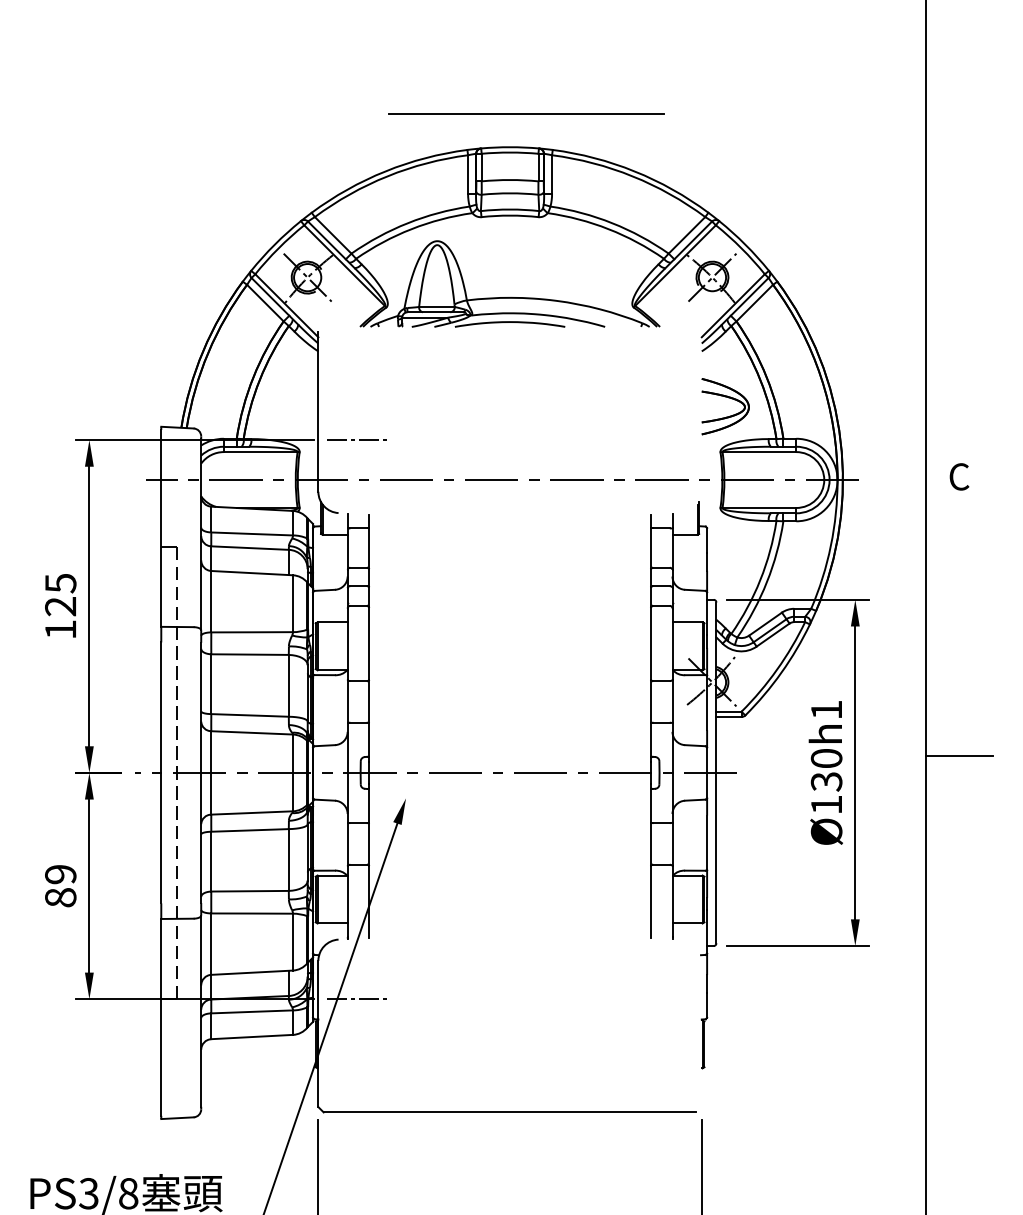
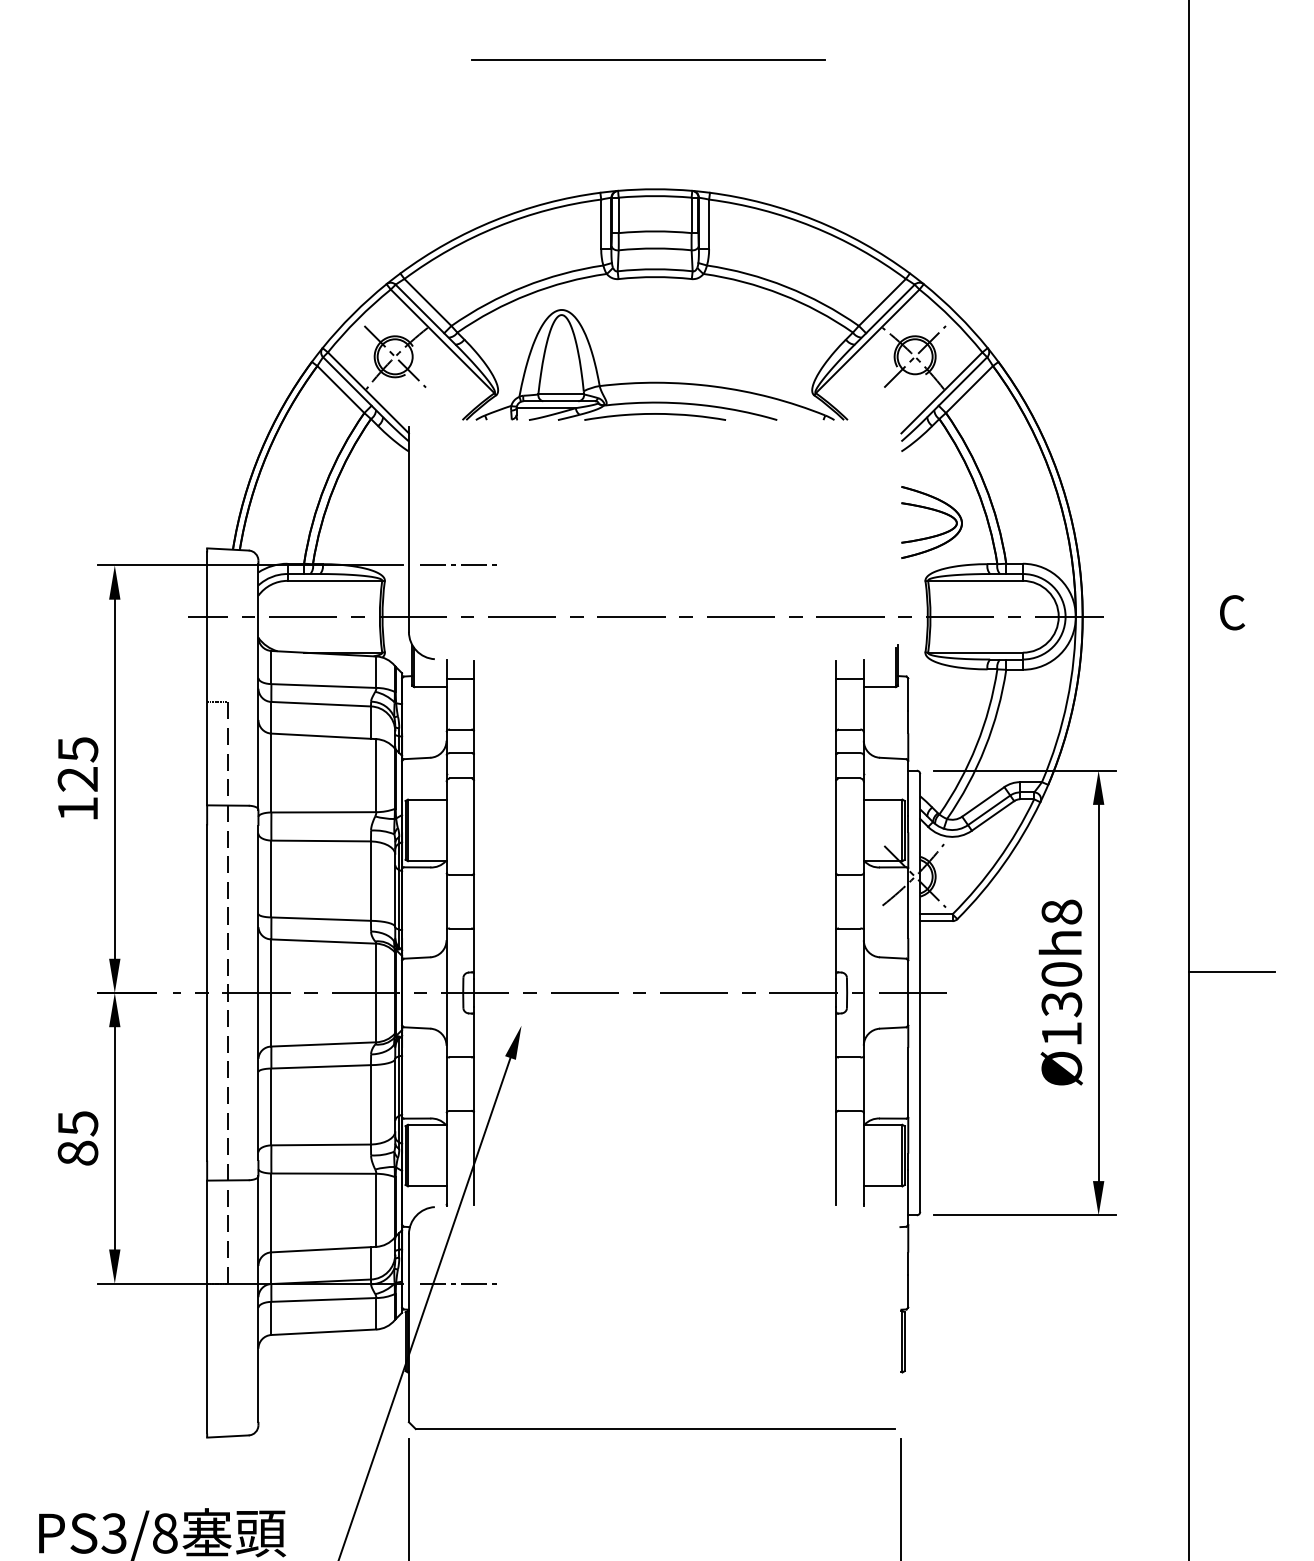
line: (526, 113) -> (648, 59), moved
text: (826, 709) -> (1061, 911), Ø130h1 -> Ø130h8
text: (60, 874) -> (77, 1123), 89 -> 85

